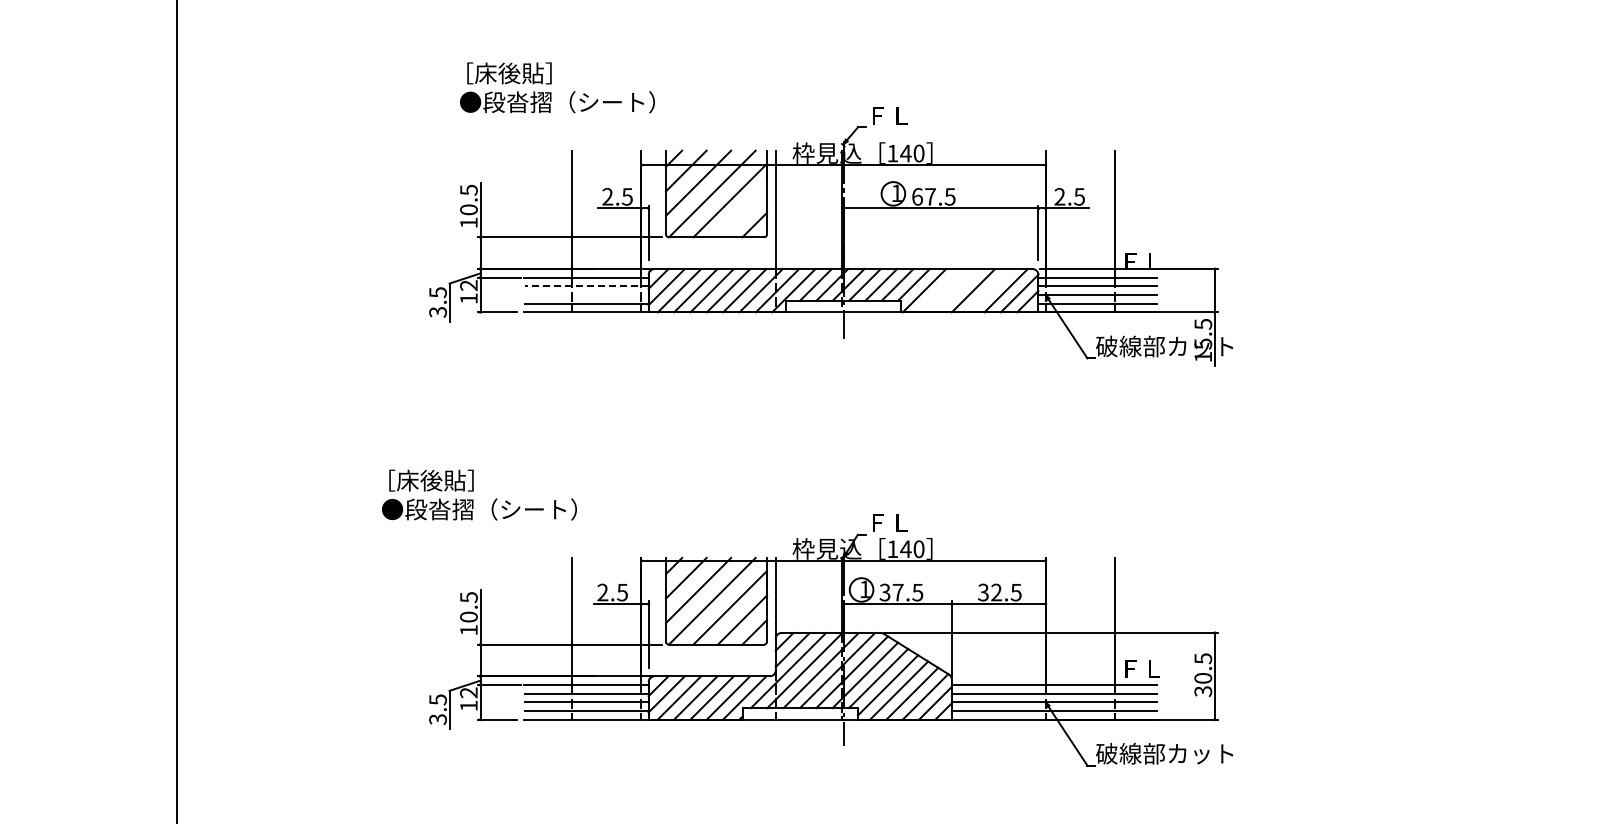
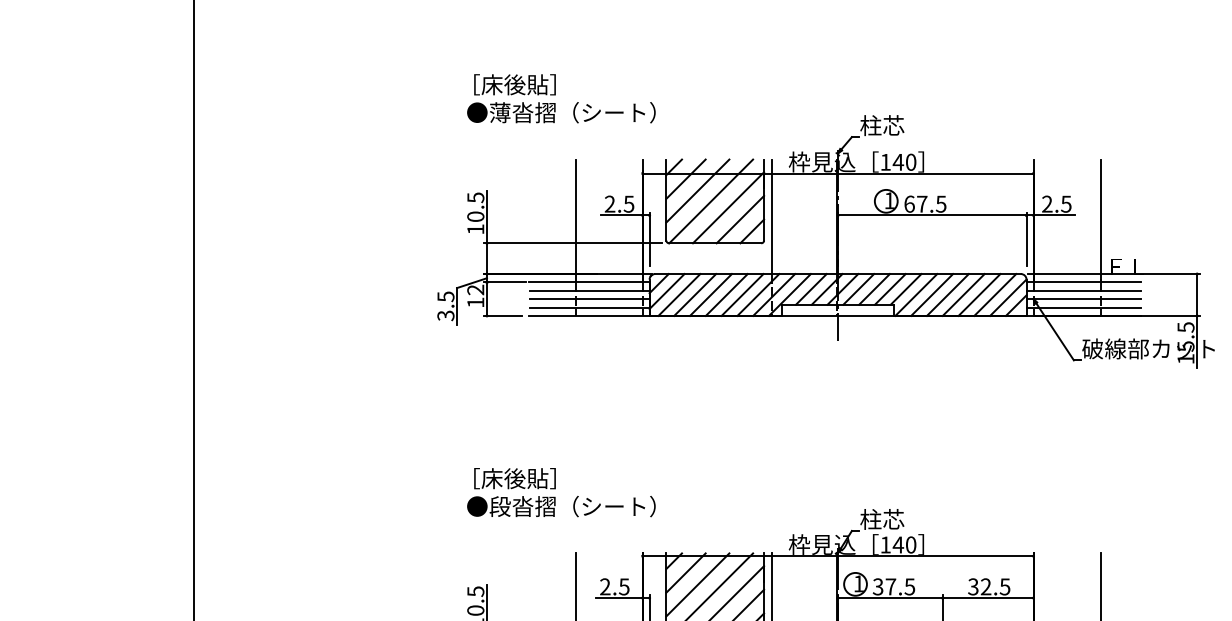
text: (494, 102) -> (500, 112), ●段沓摺（シート） -> ●薄沓摺（シート）
text: (889, 115) -> (882, 125), ＦＬ -> 柱芯
line: (742, 212) -> (740, 219), added
line: (586, 286) -> (589, 290), dashed -> solid
line: (940, 290) -> (931, 294), added
line: (956, 290) -> (947, 294), added
line: (989, 290) -> (979, 294), added
line: (586, 295) -> (589, 299), added
text: (479, 494) -> (561, 492), moved
text: (888, 522) -> (881, 519), ＦＬ -> 柱芯

